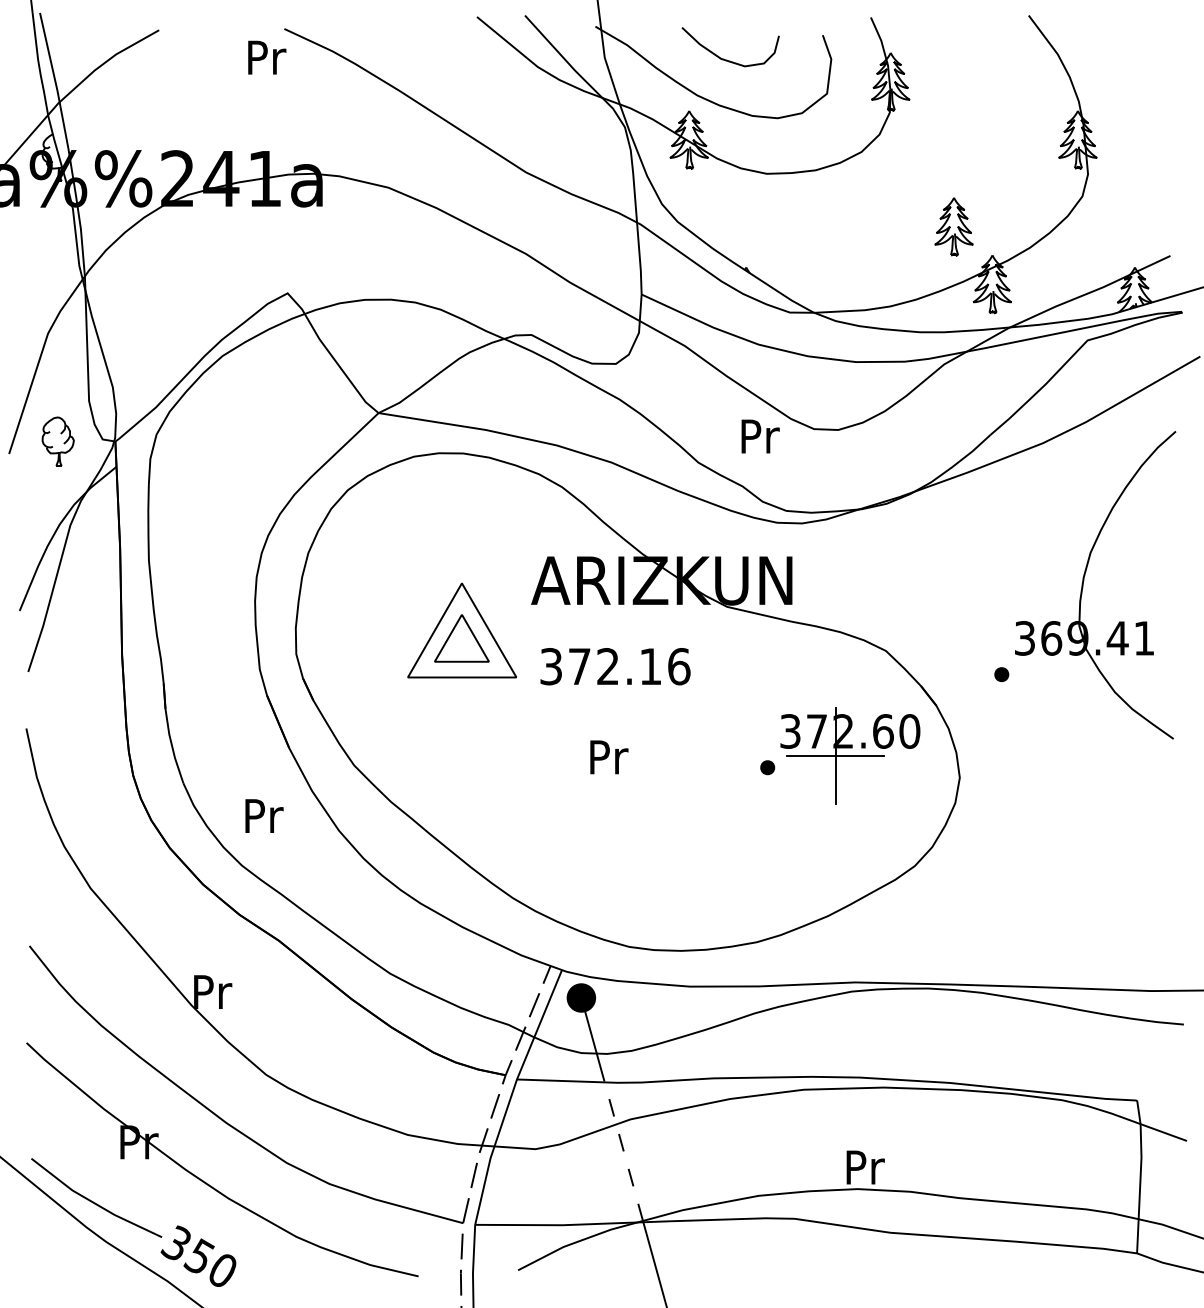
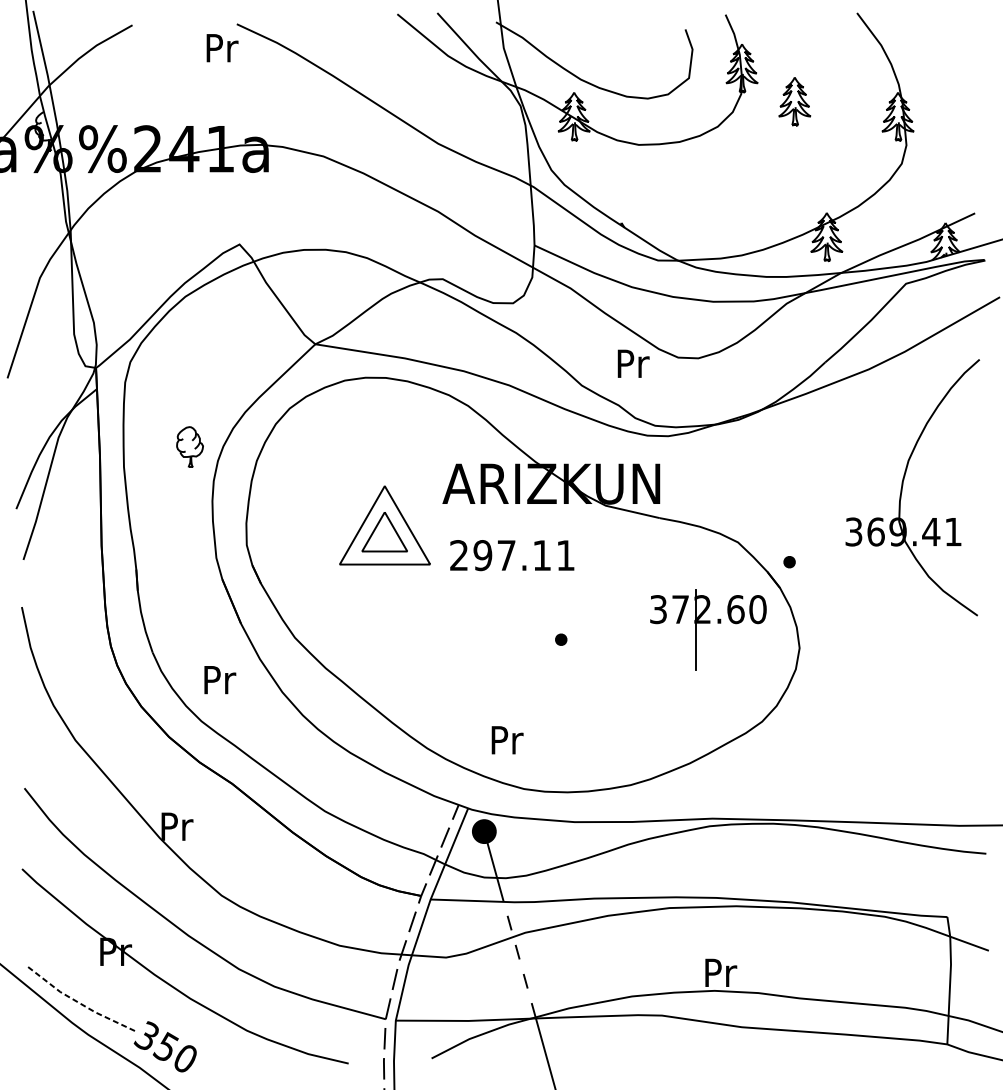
curve: (727, 59) -> (606, 49), removed
part: (953, 226) -> (794, 101), moved
part: (57, 441) -> (189, 447), moved
text: (615, 666) -> (512, 555), 372.16 -> 297.11
part: (1001, 674) -> (789, 562), moved
line: (835, 756) -> (696, 630), removed
text: (609, 757) -> (507, 740), moved
part: (767, 767) -> (561, 639), moved
line: (94, 1202) -> (78, 1002), solid -> dashed

